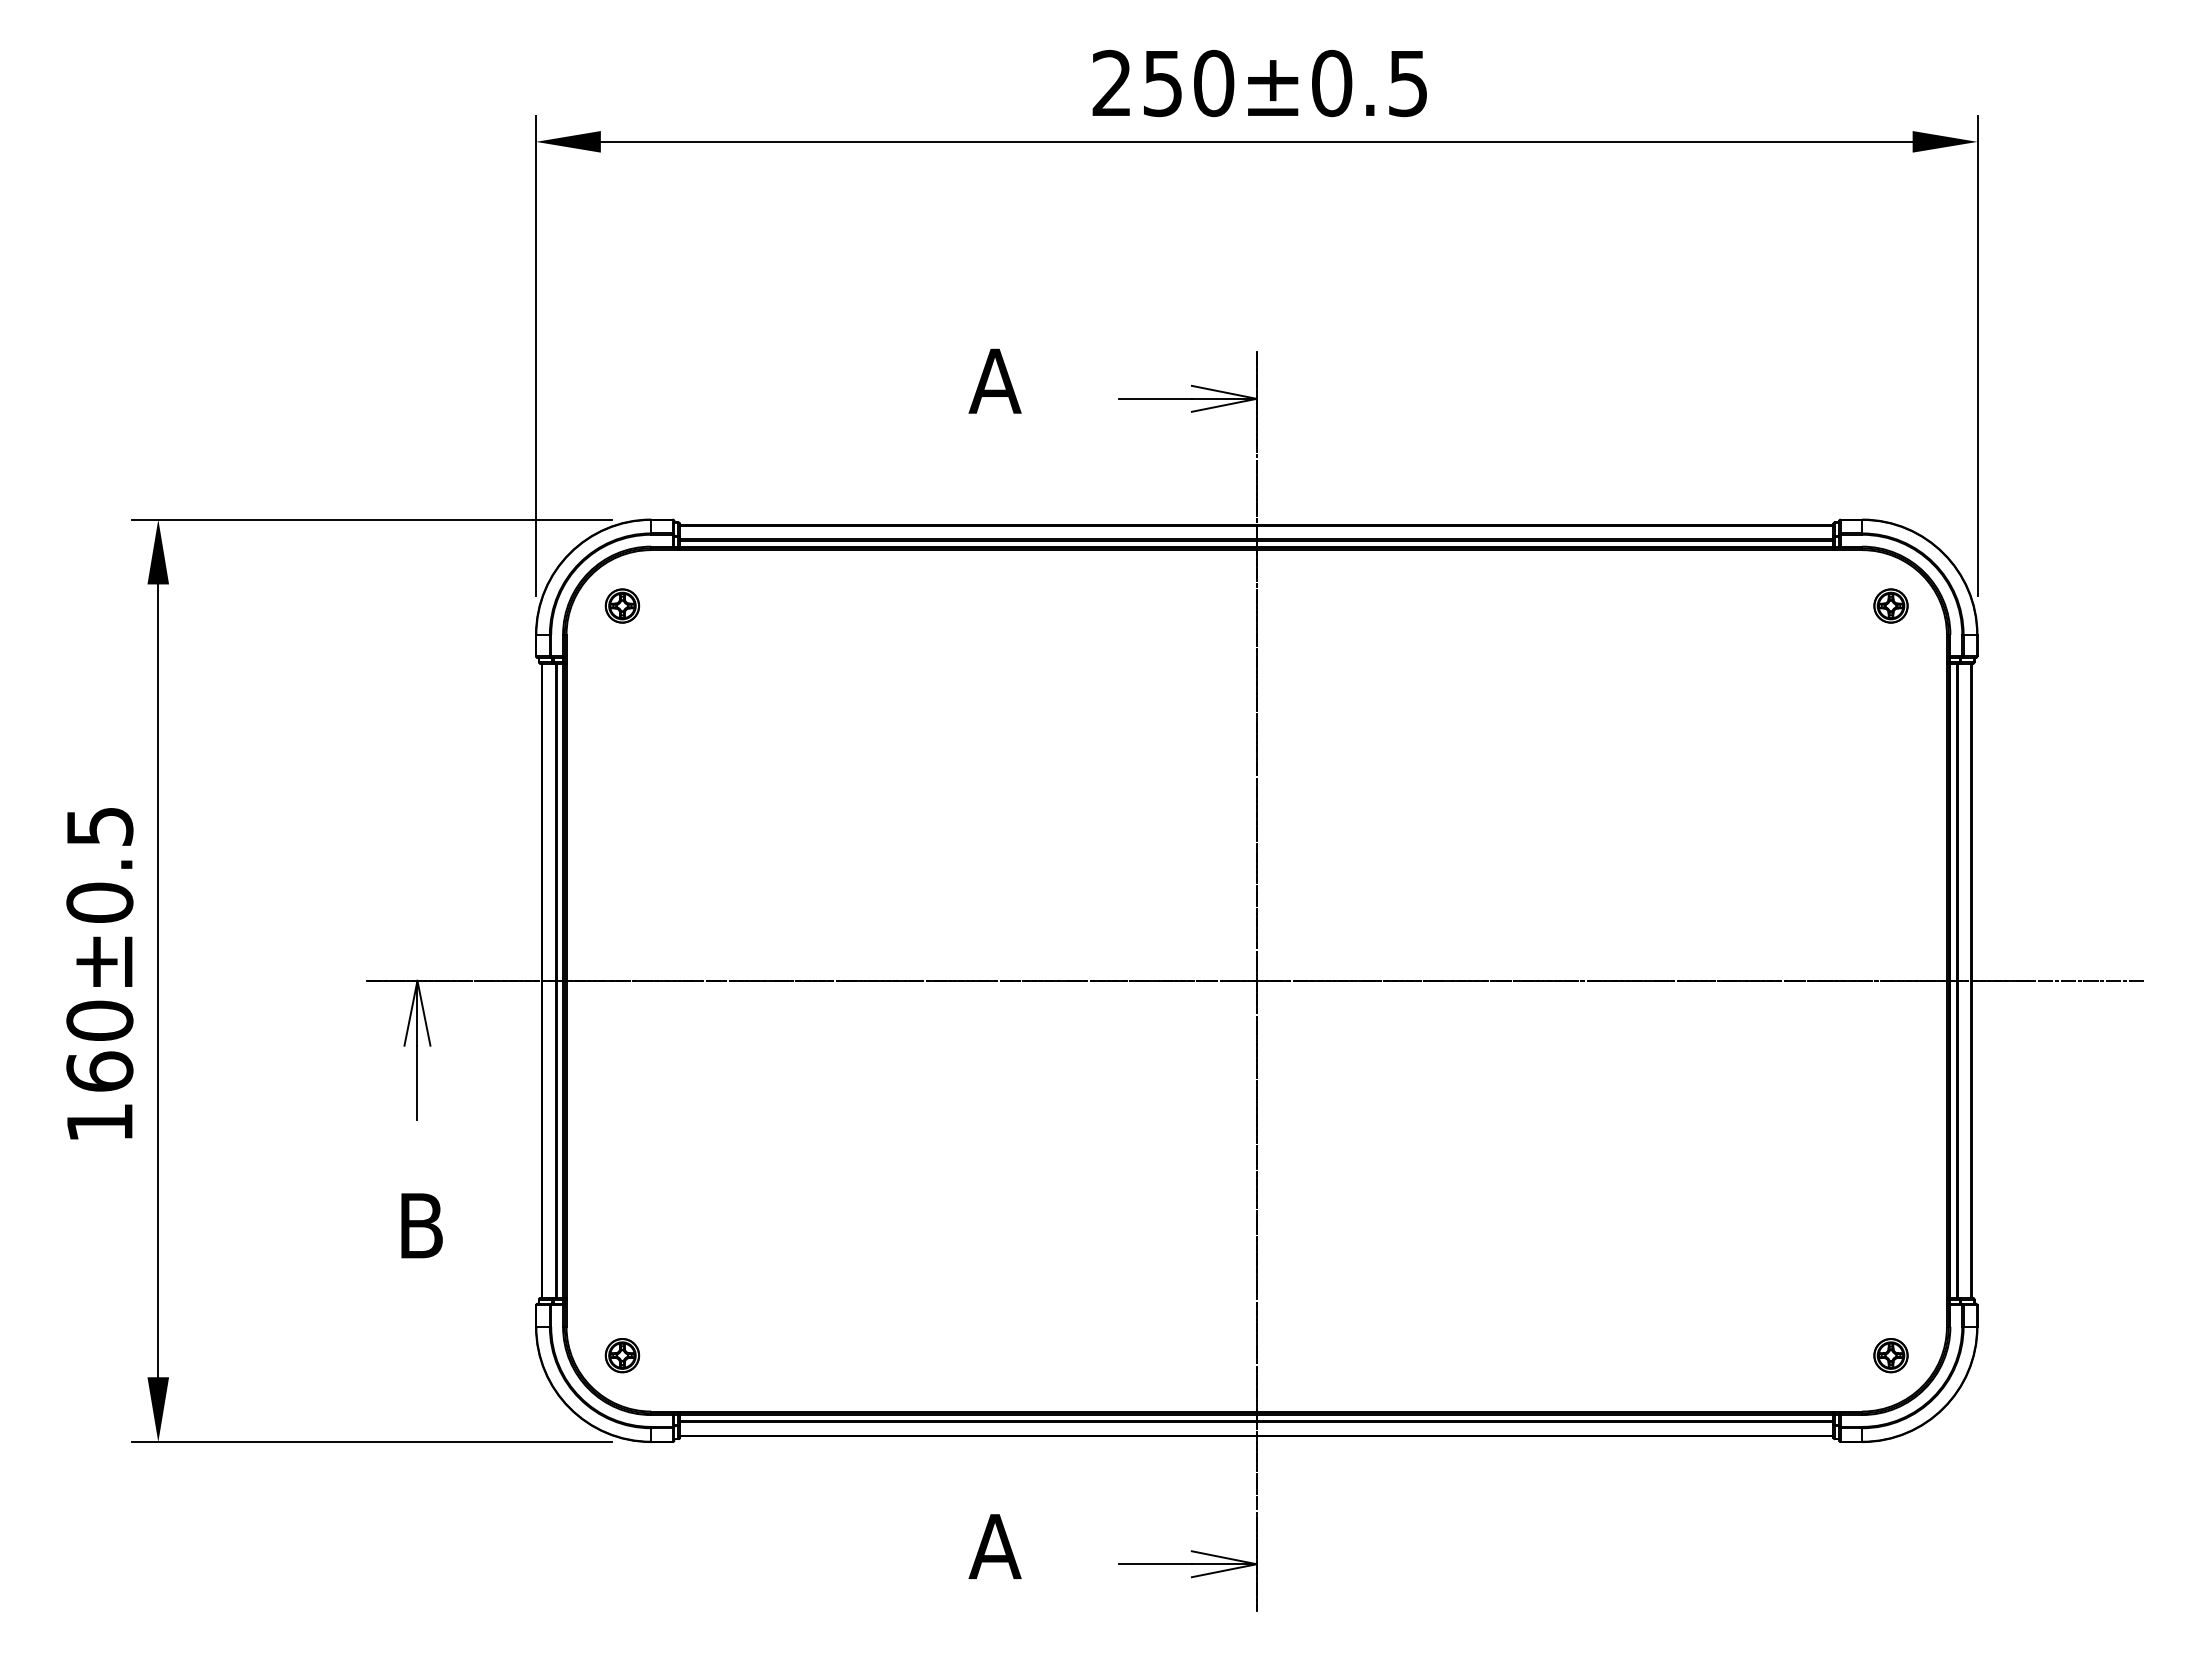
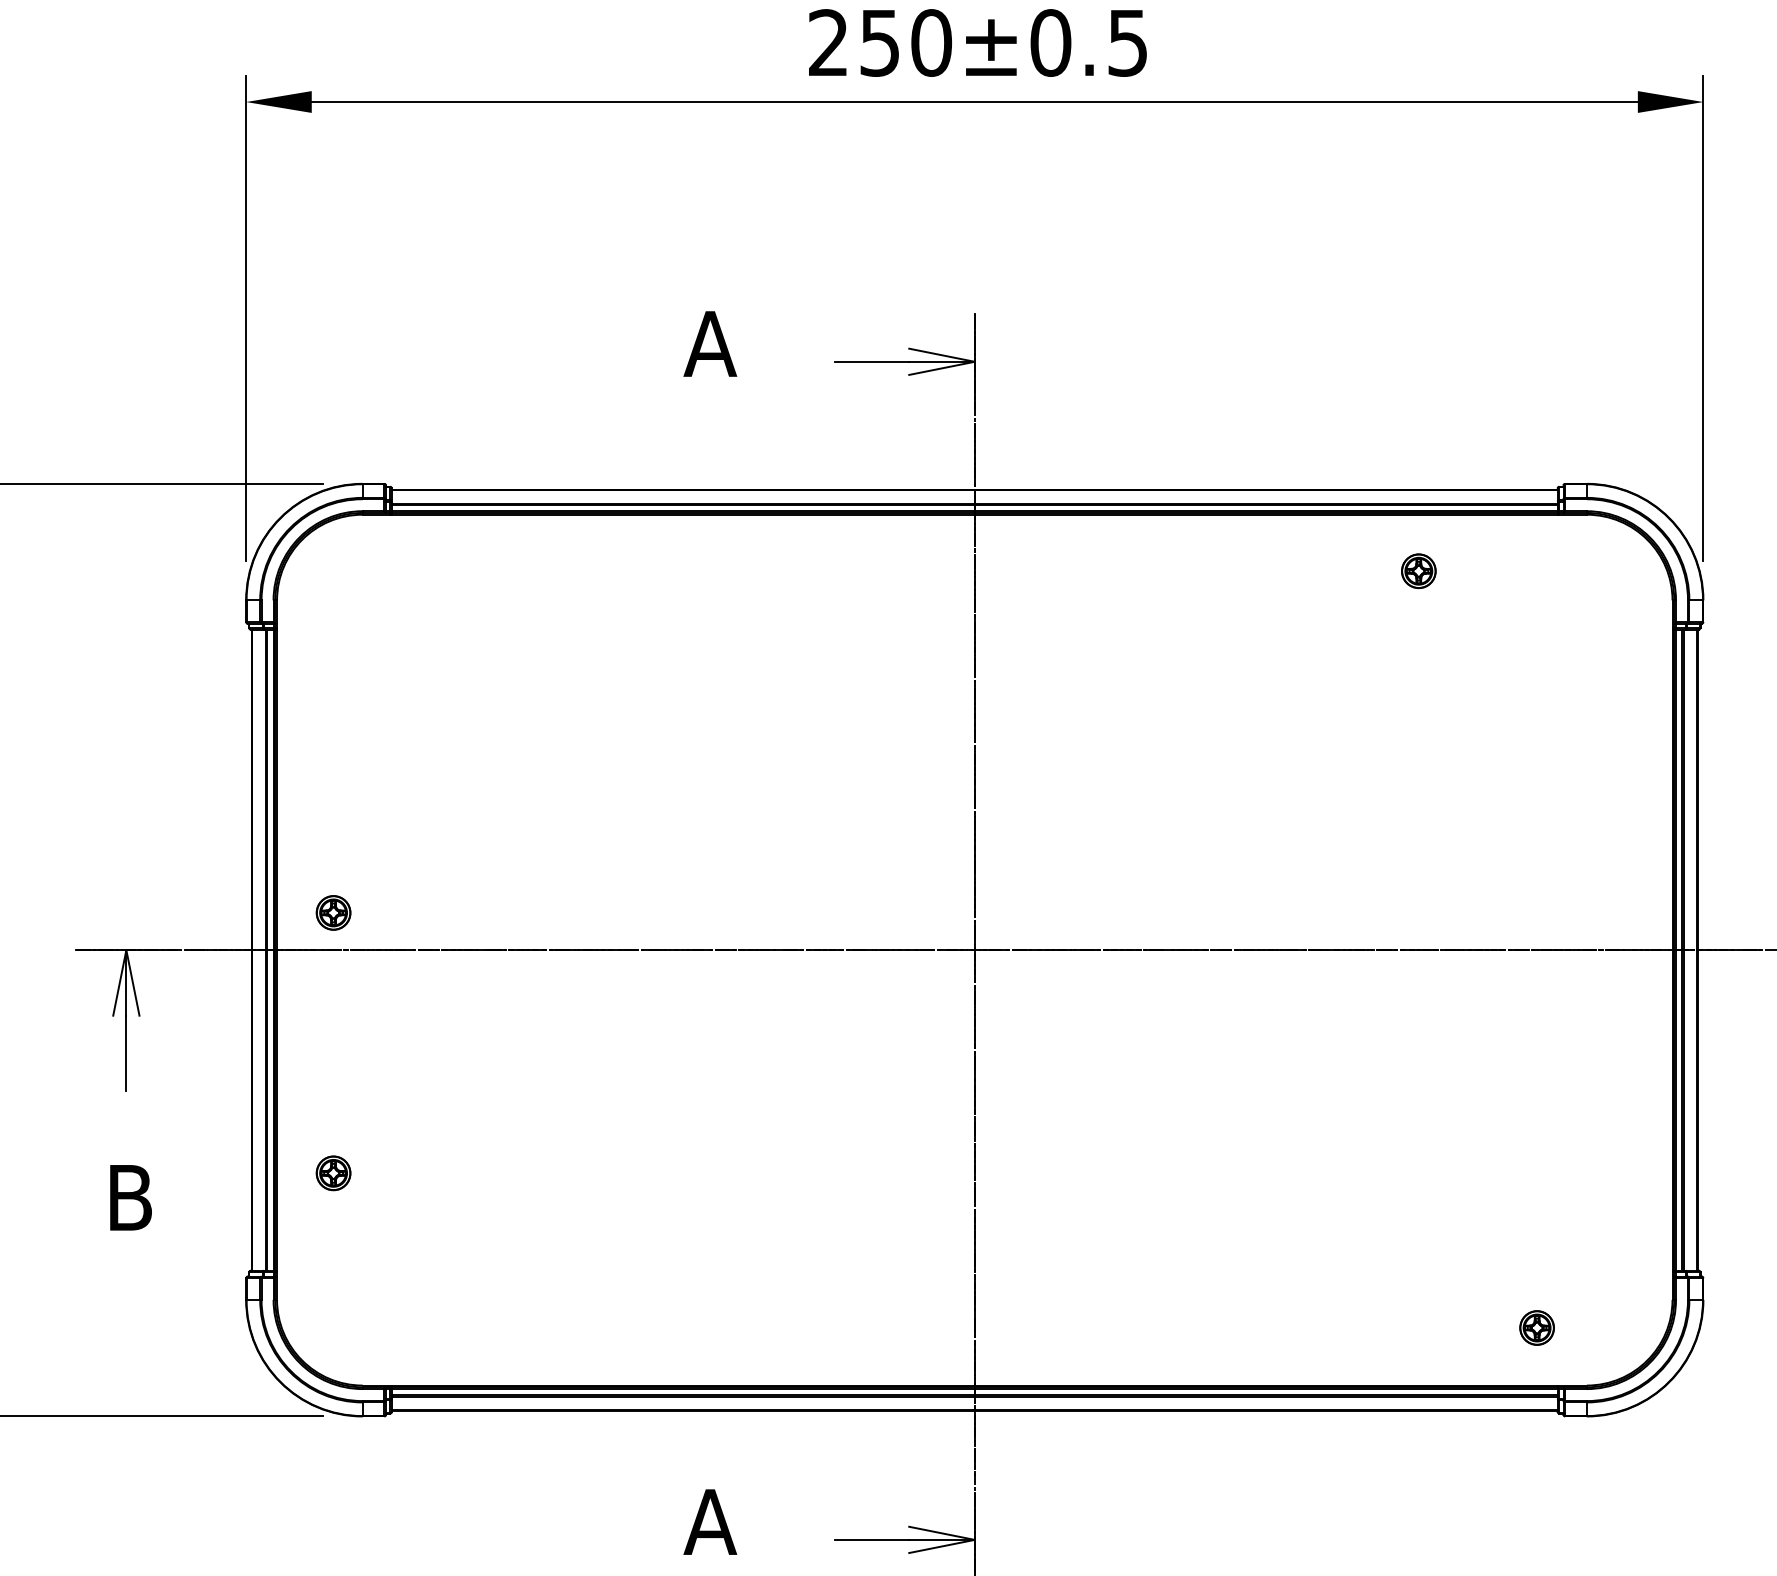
part: (622, 605) -> (333, 912), moved
part: (1890, 605) -> (1418, 570), moved
part: (622, 1355) -> (333, 1173), moved
part: (1890, 1355) -> (1536, 1327), moved

